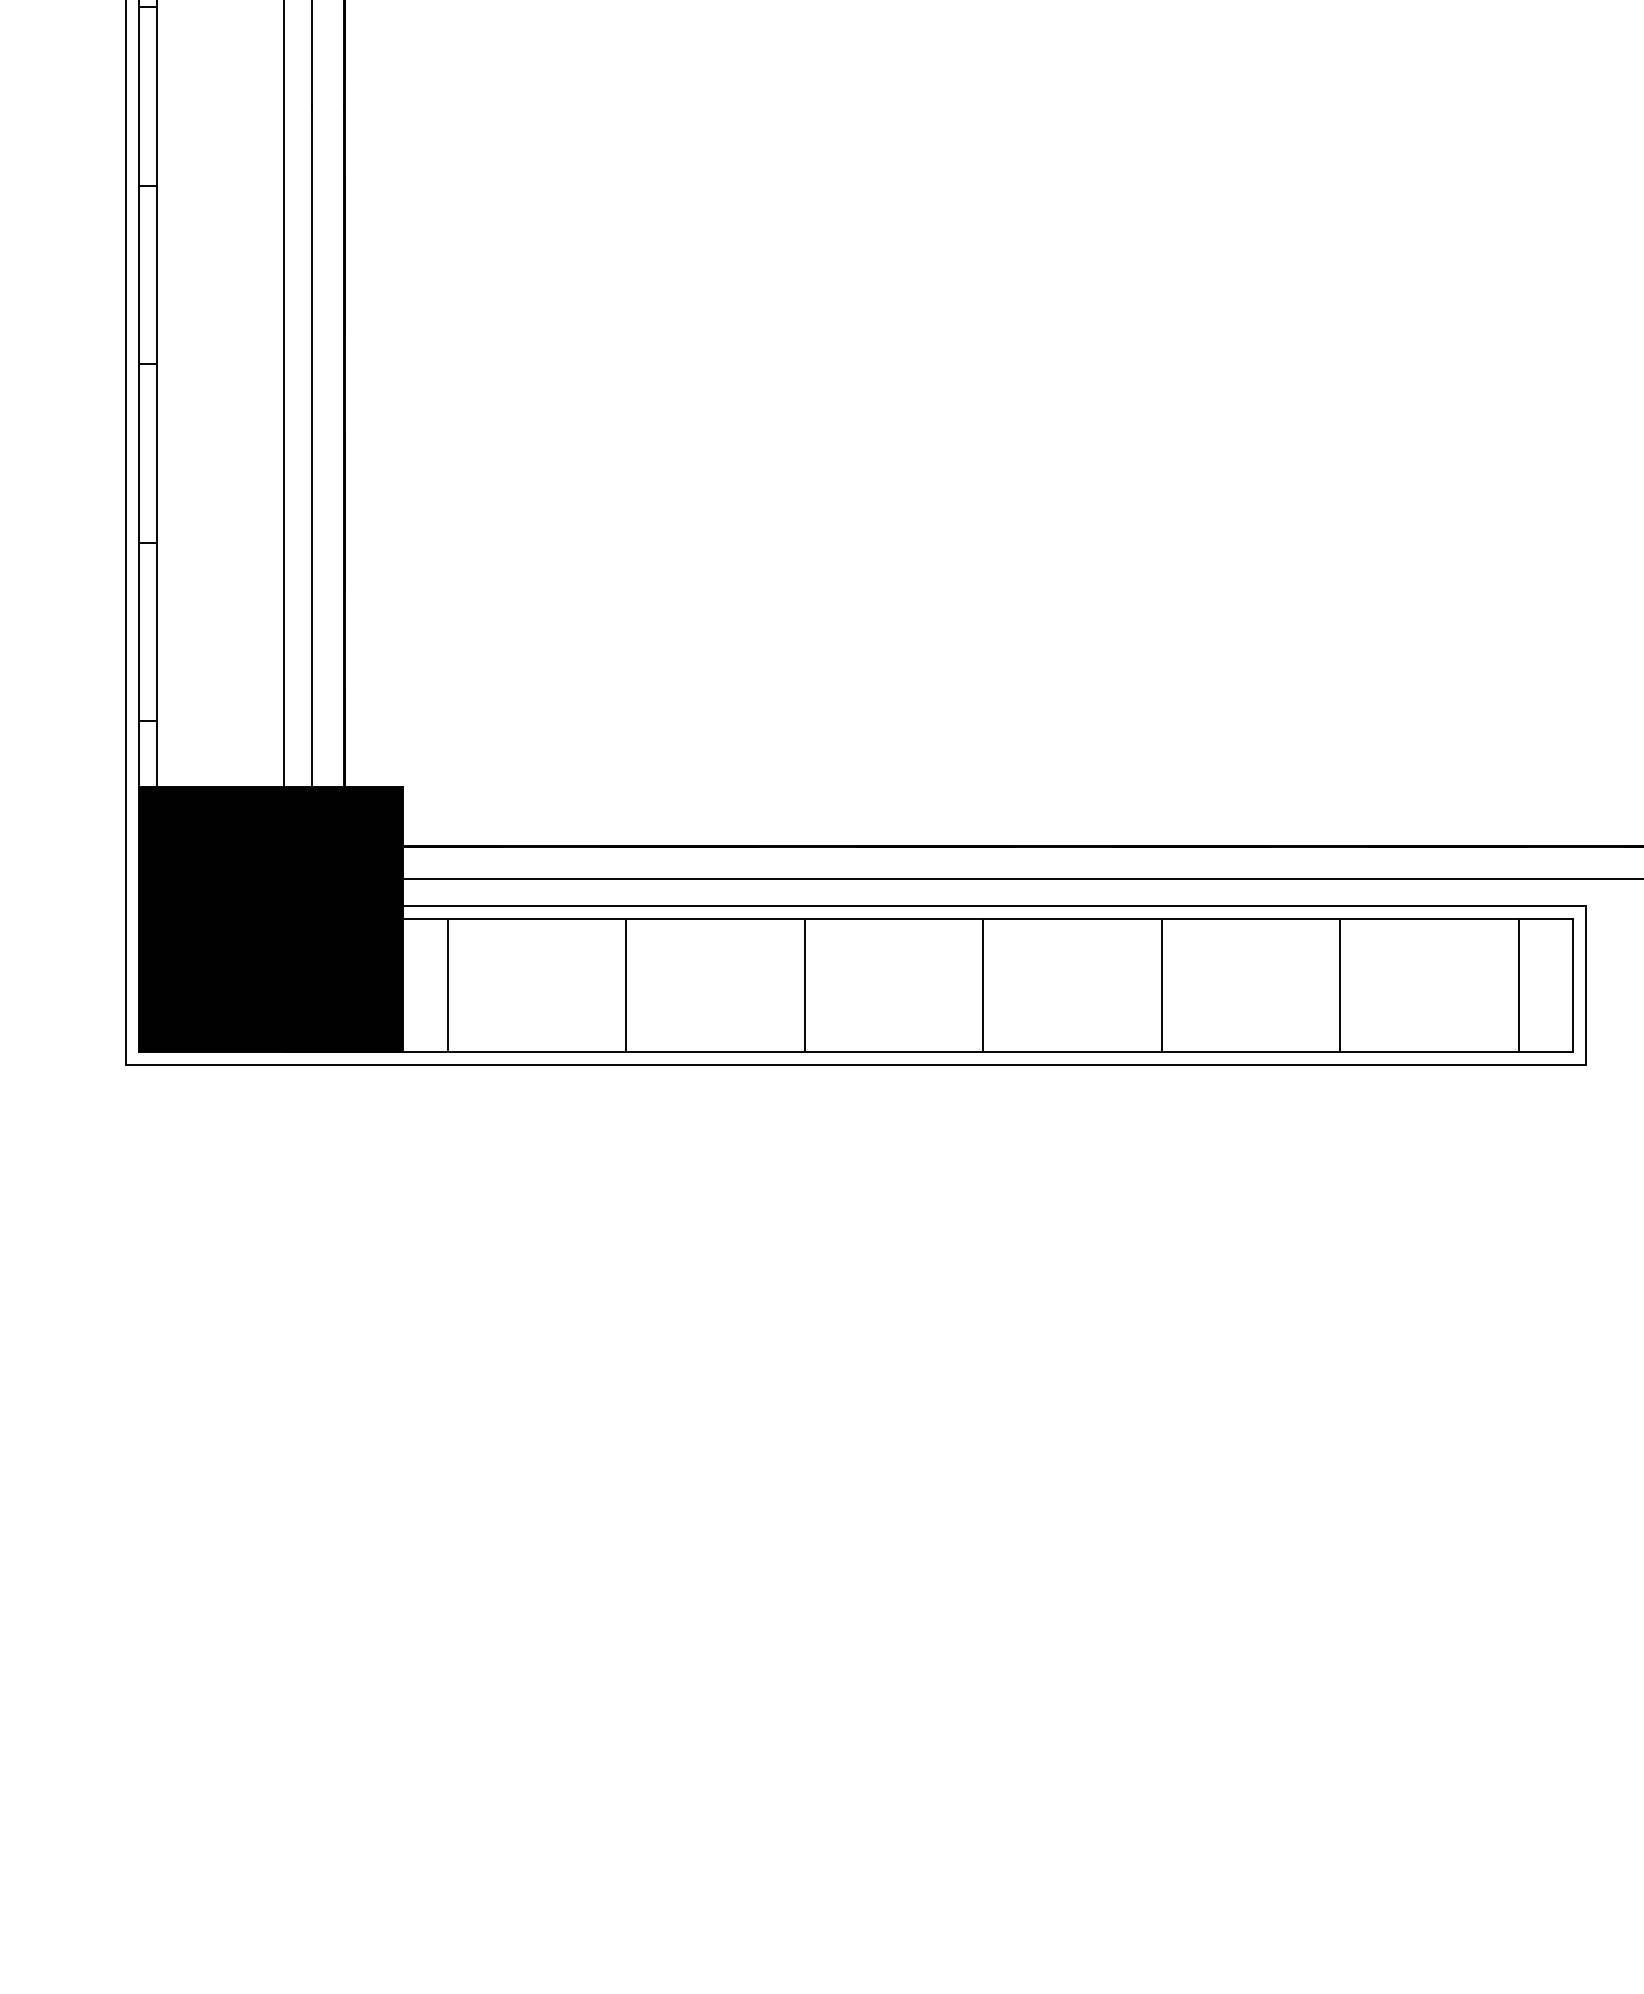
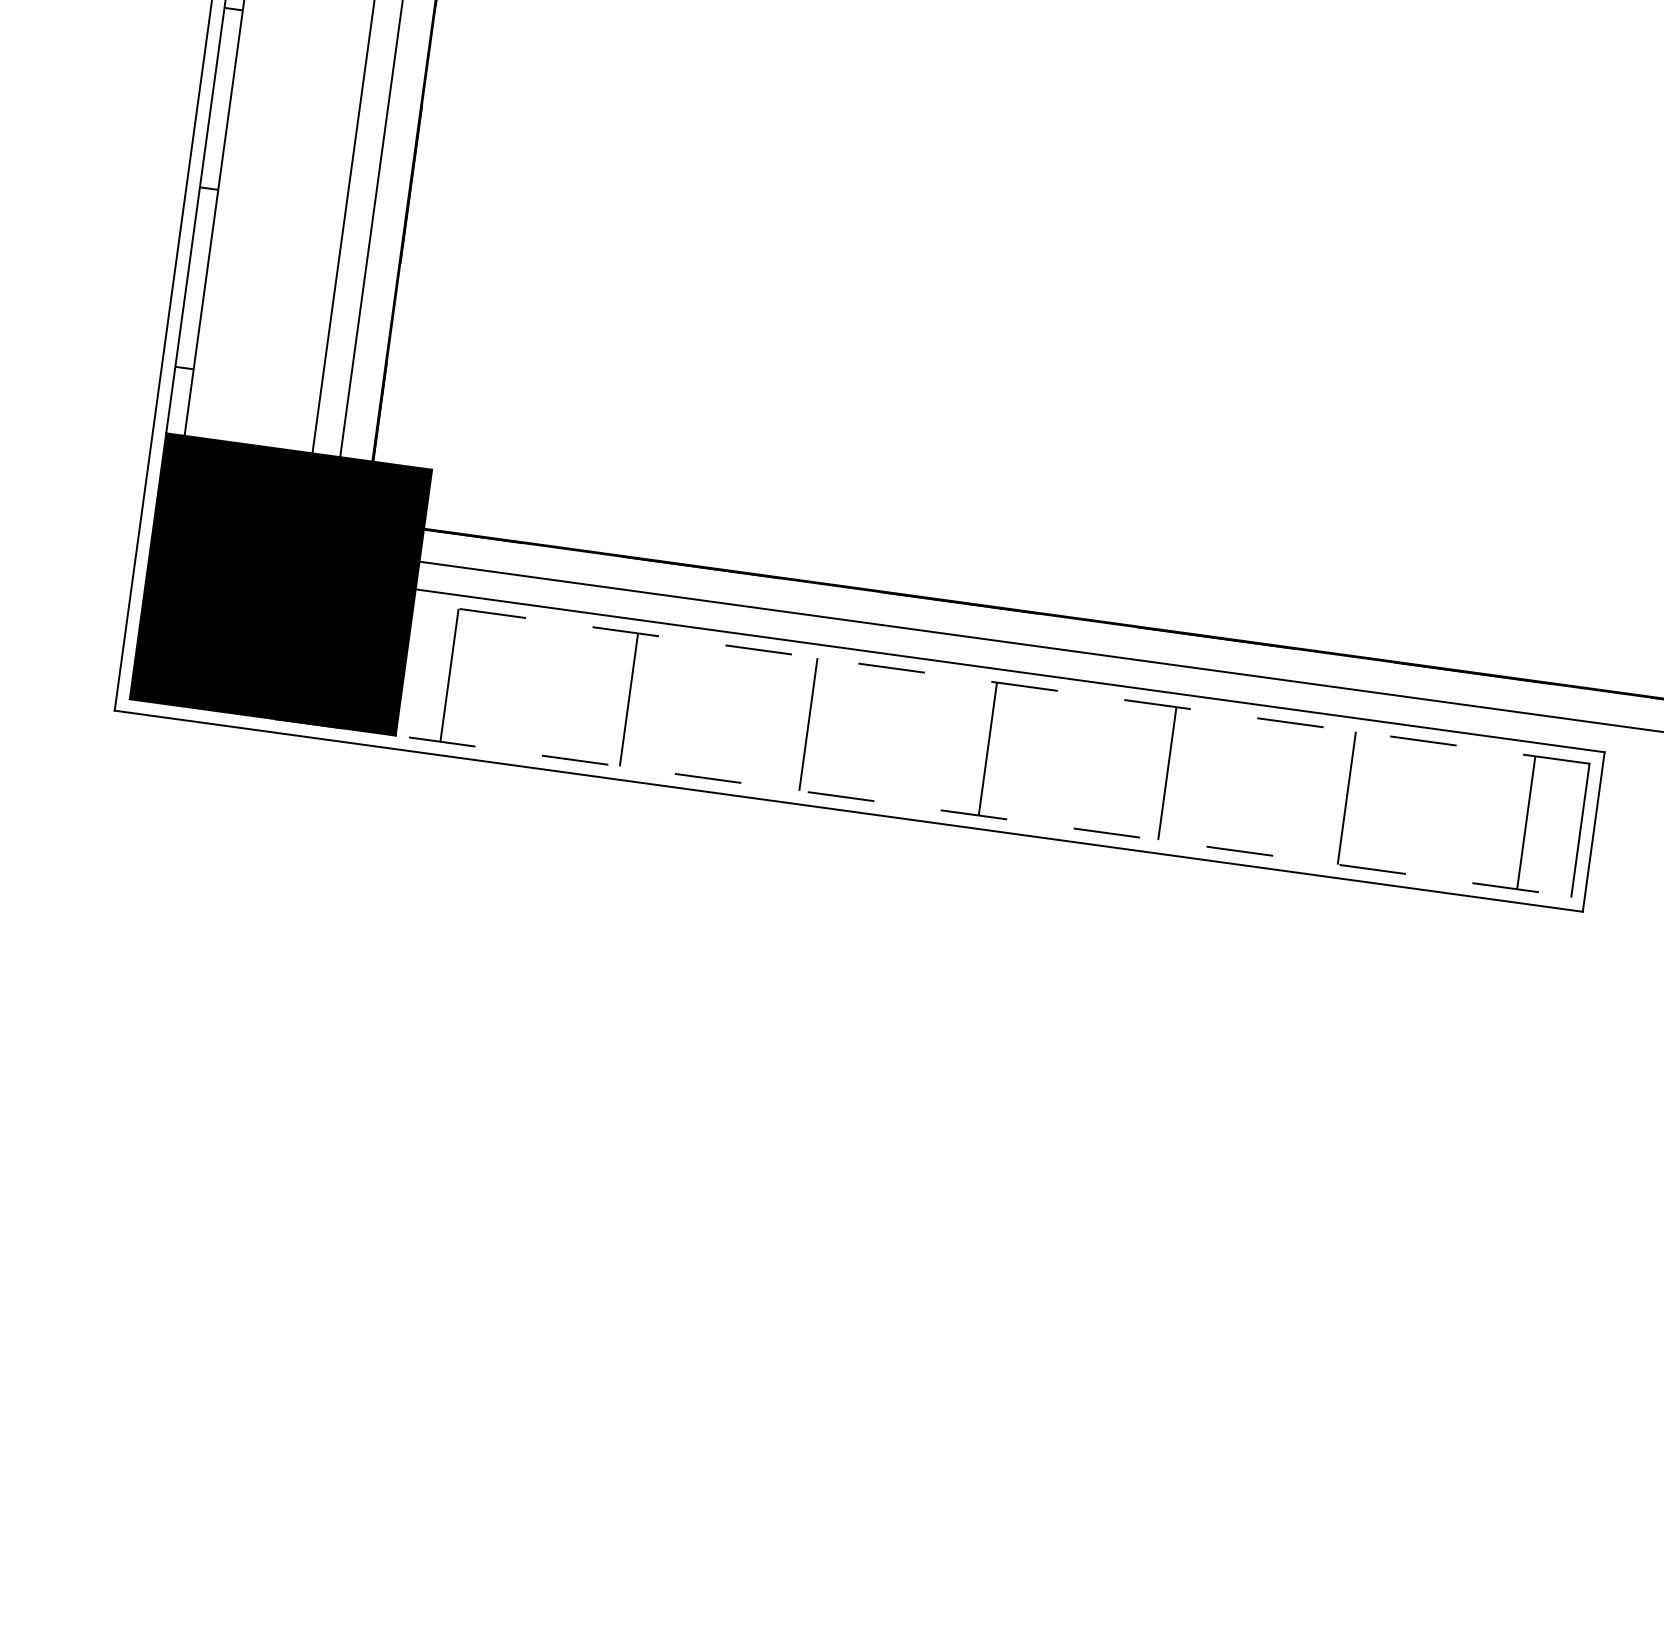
line: (928, 919) -> (941, 675), solid -> dashed
line: (929, 1051) -> (924, 807), solid -> dashed

